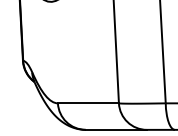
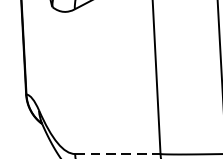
line: (88, 103) -> (117, 154), solid -> dashed

